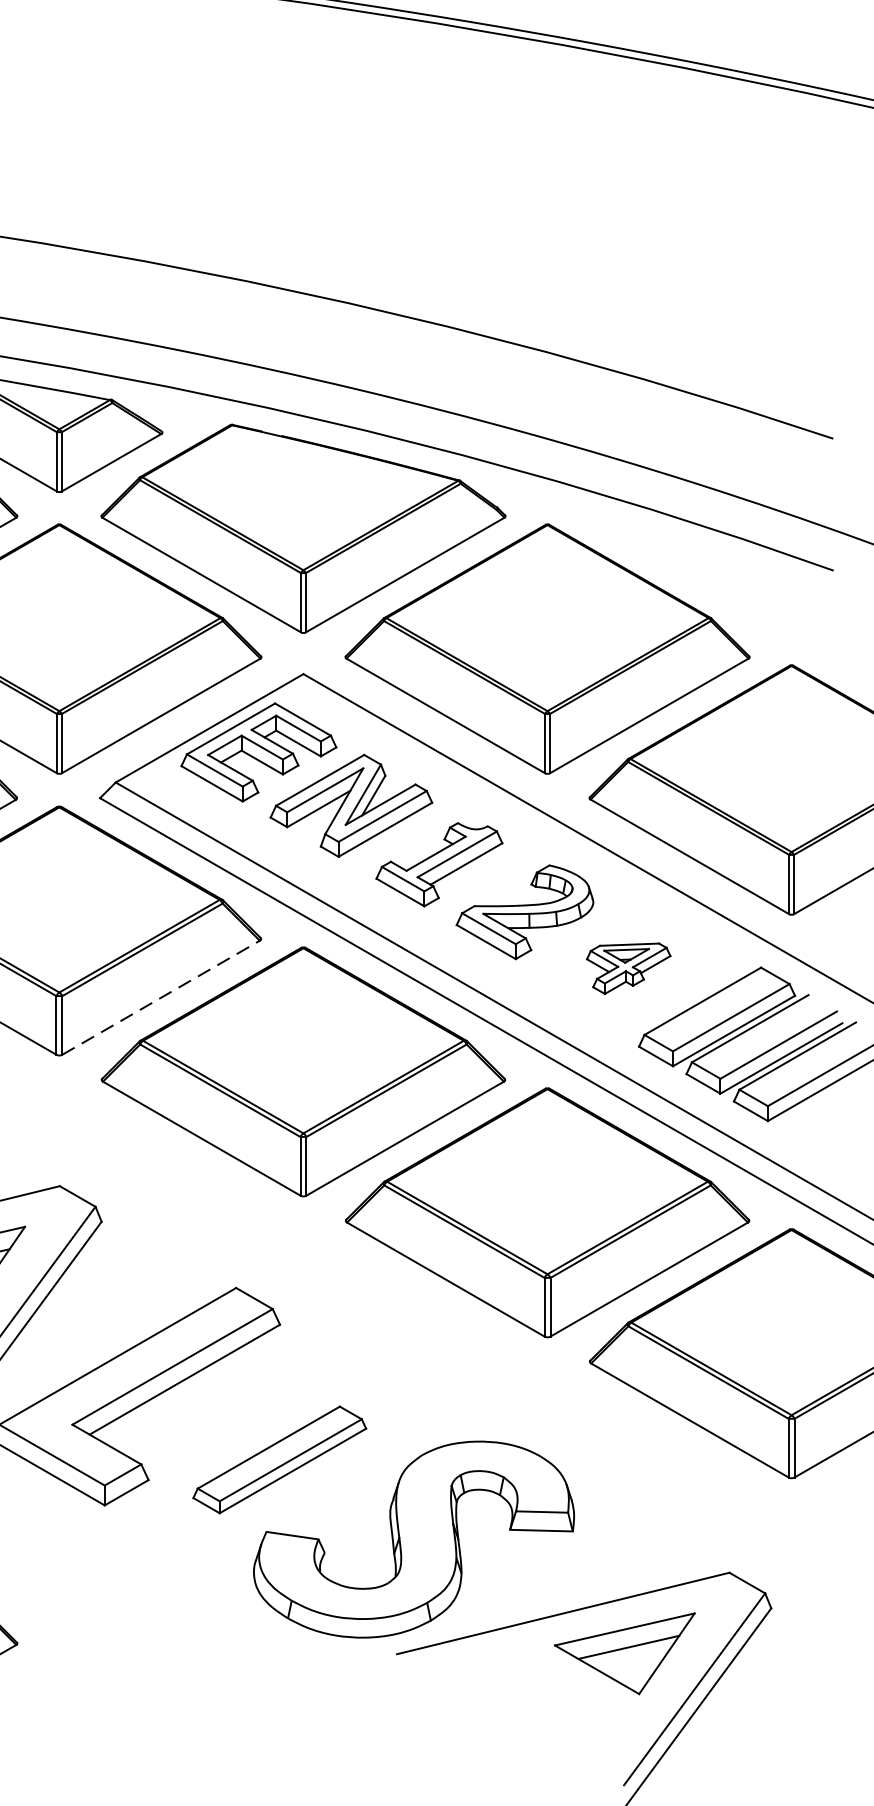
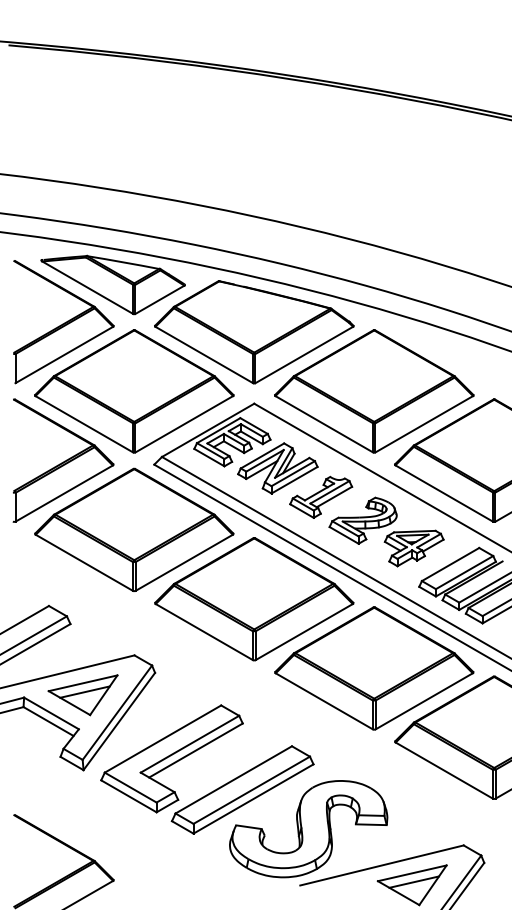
part: (627, 968) -> (413, 548), size x1.43
line: (161, 997) -> (184, 562), dashed -> solid
part: (279, 1458) -> (242, 789), size x1.67

